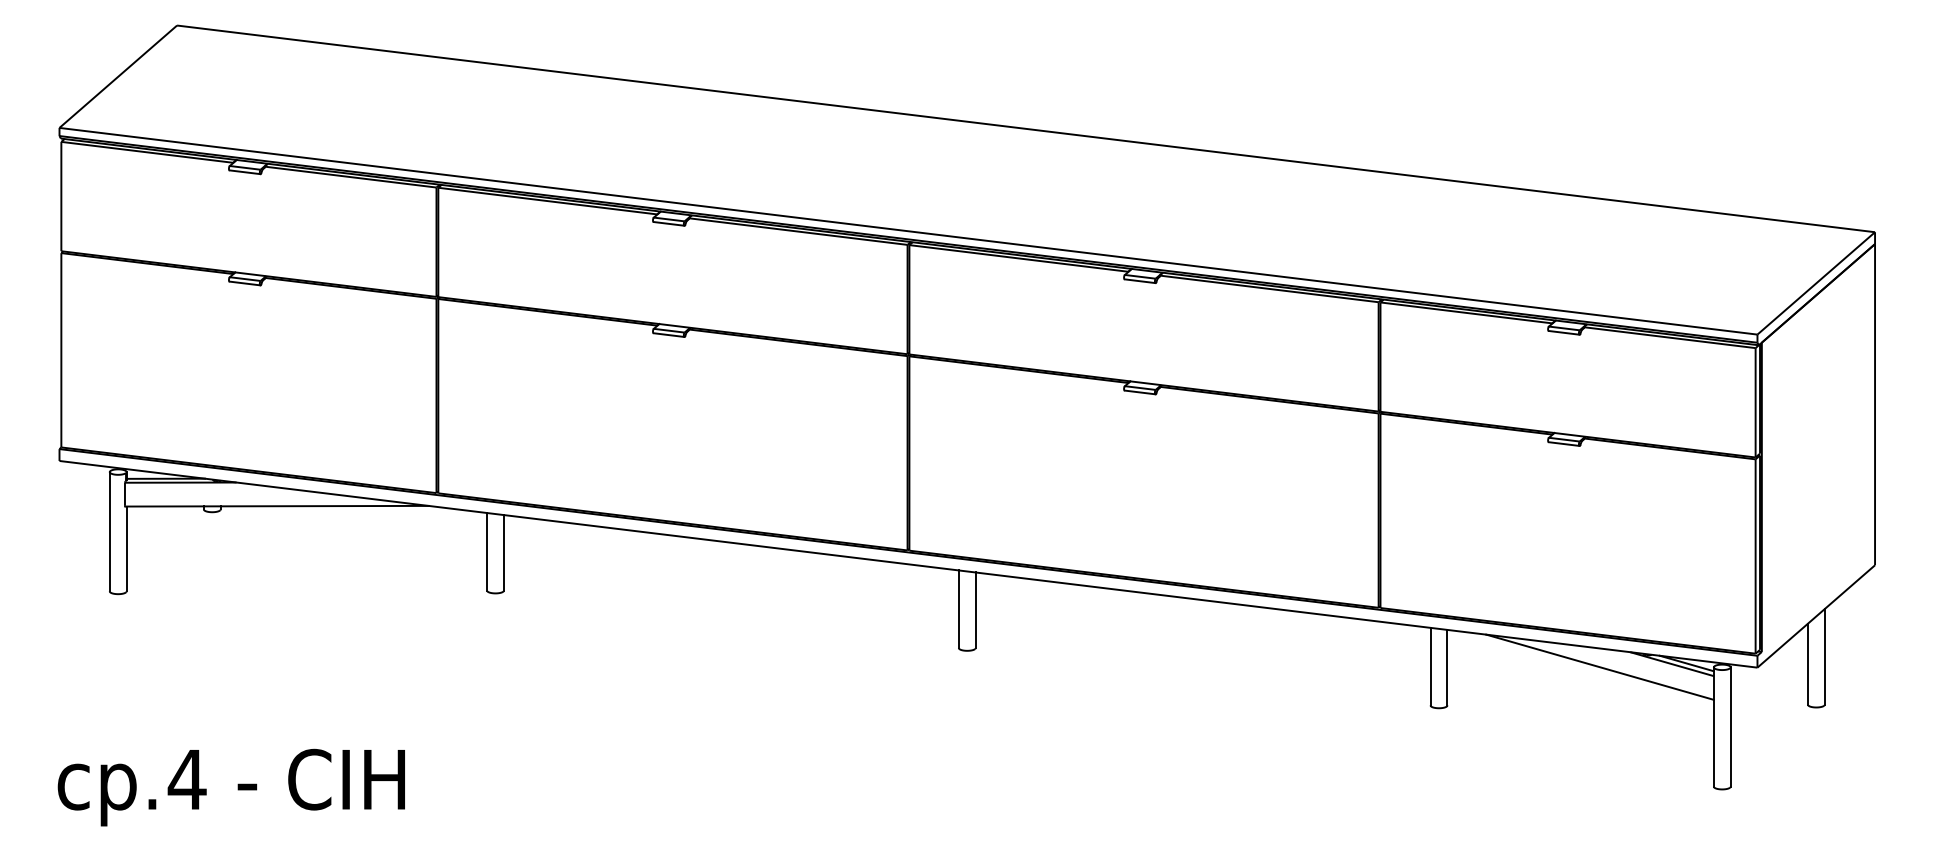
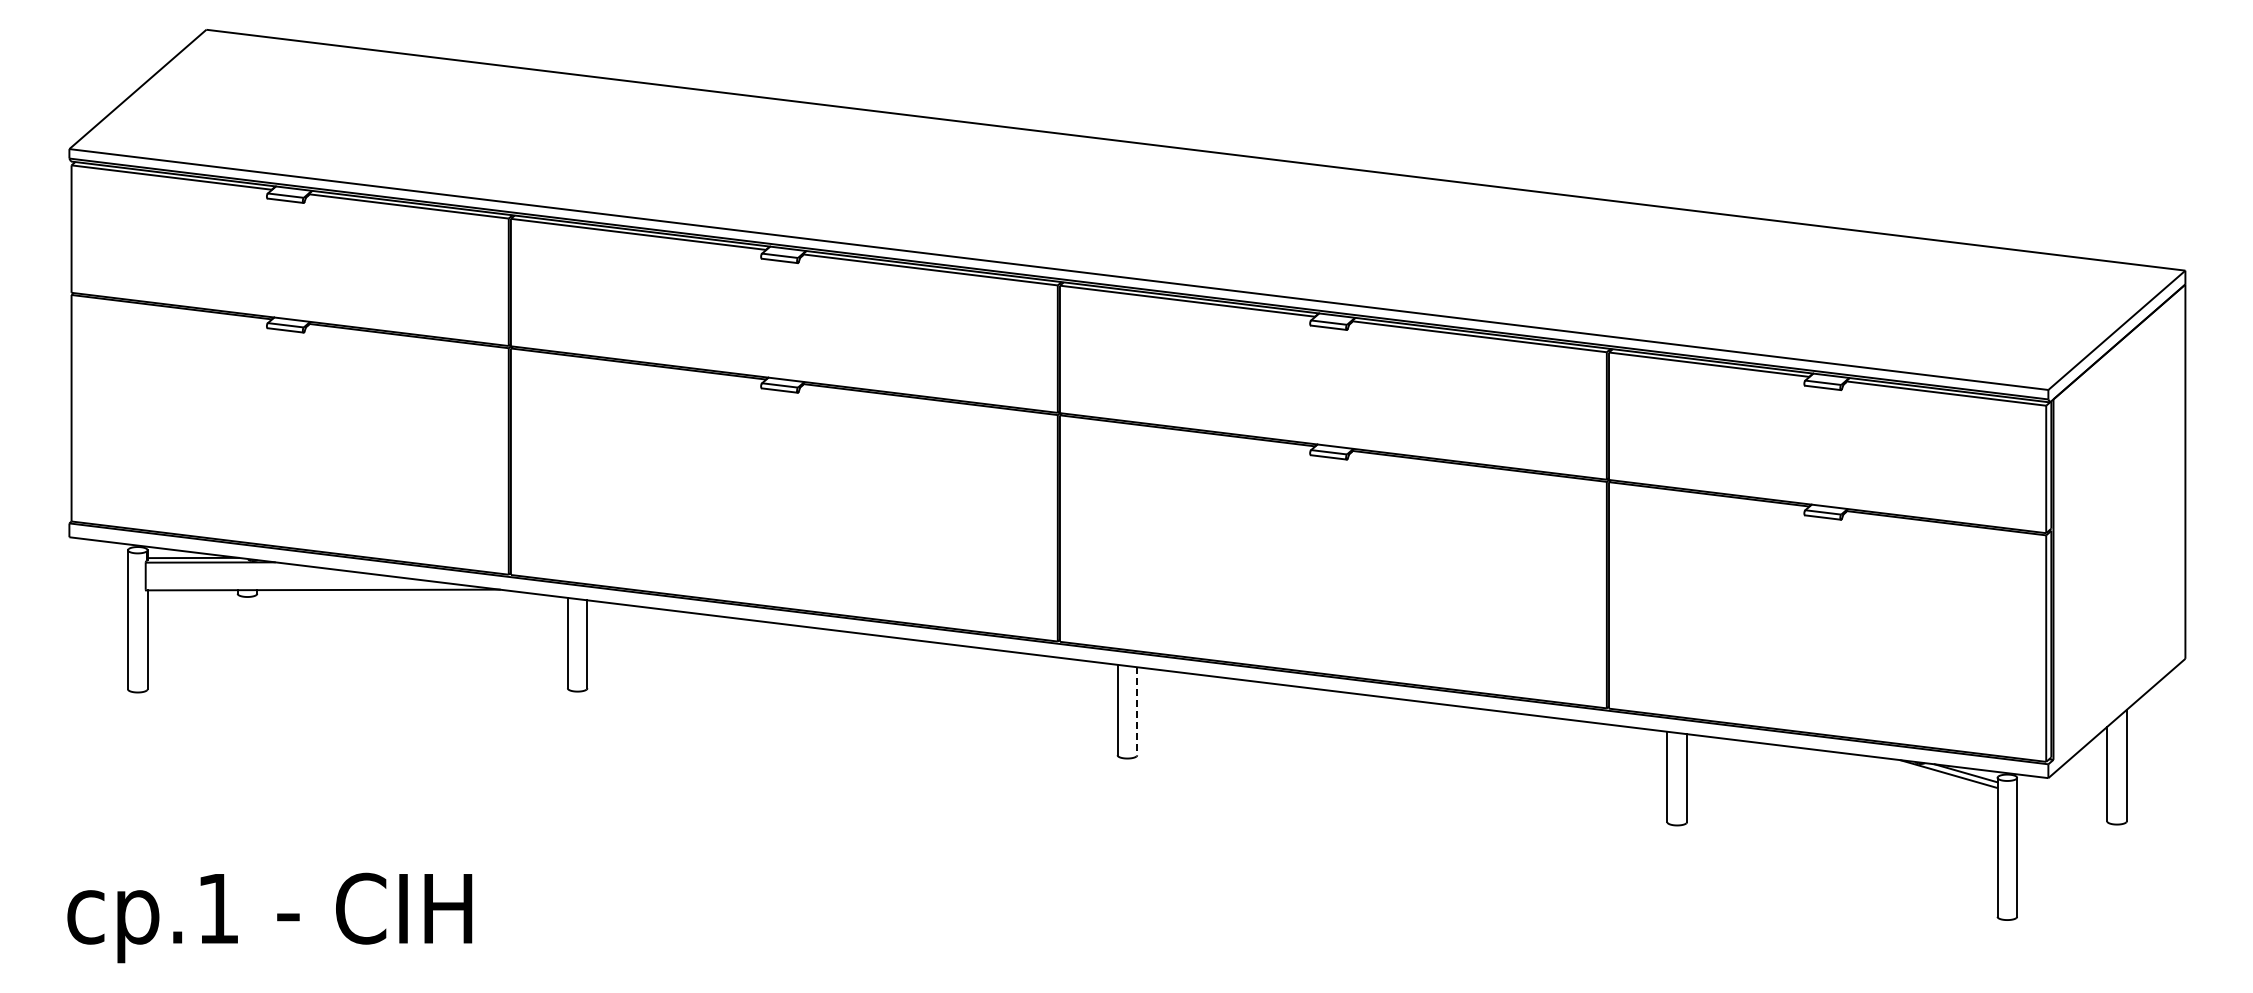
line: (975, 610) -> (1137, 711), solid -> dashed
line: (1599, 667) -> (1864, 777), removed
text: (186, 779) -> (217, 908), cp.4 -> cp.1

